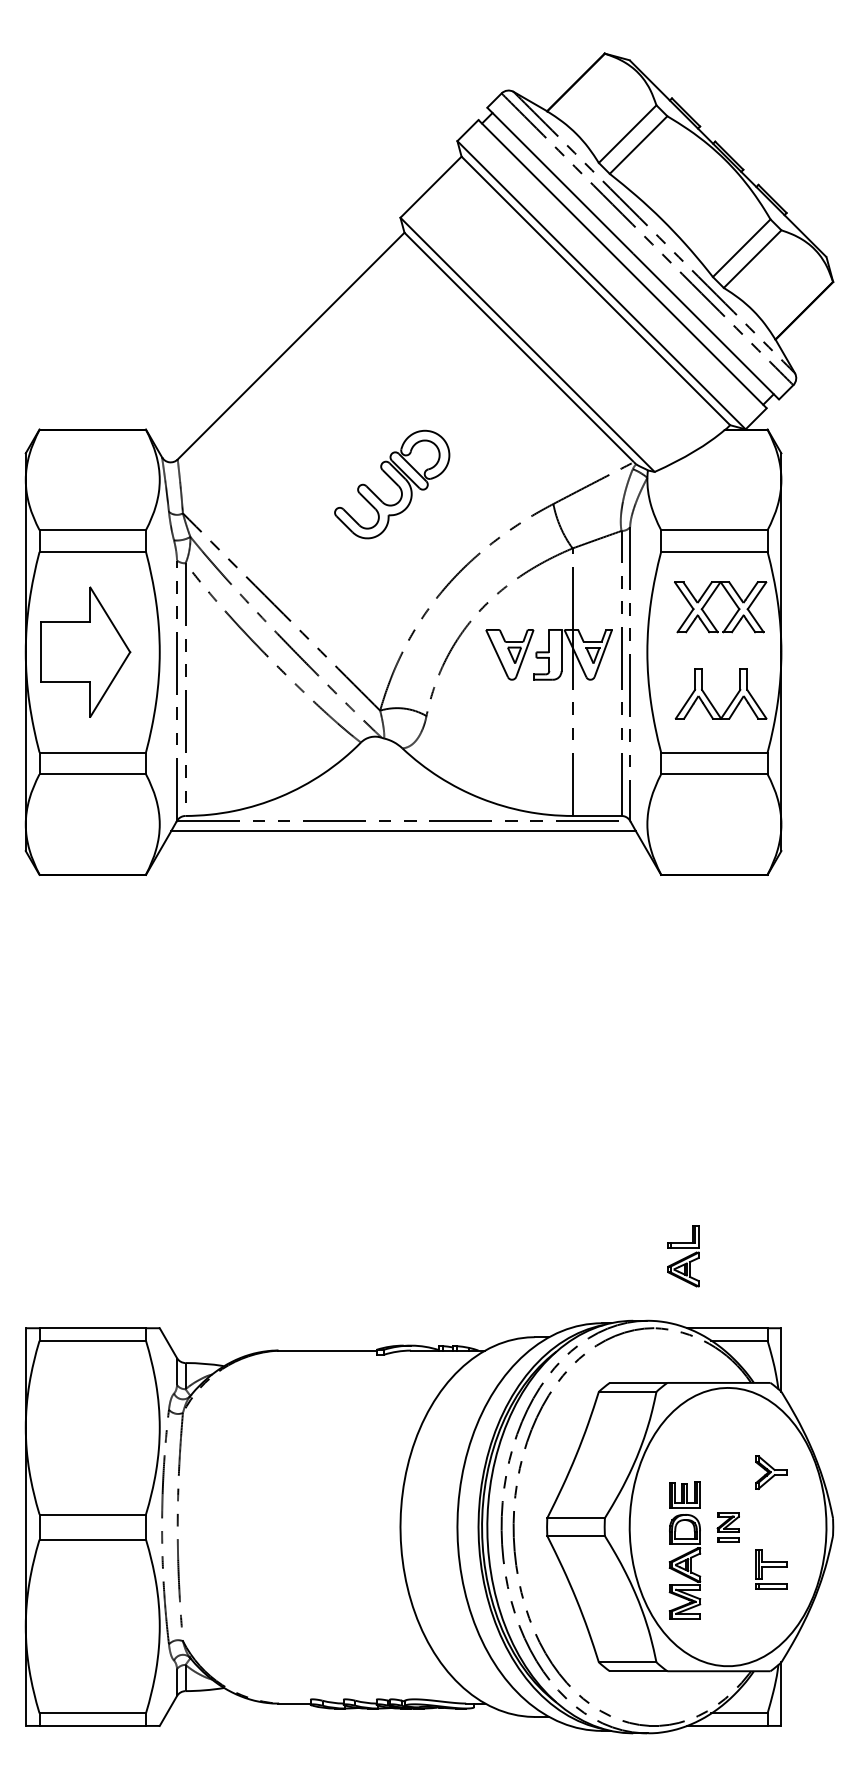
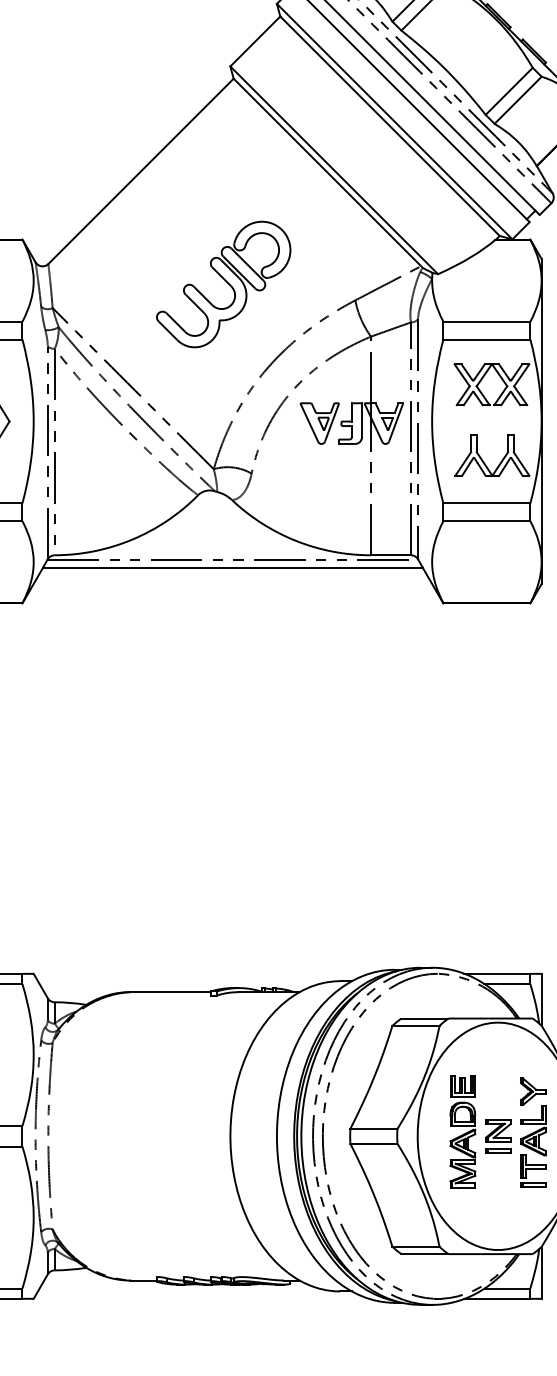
part: (391, 484) -> (223, 284), size x1.43
part: (683, 1256) -> (533, 1130), moved
part: (728, 1527) -> (498, 1136), size x1.43
part: (684, 1550) -> (462, 1131), moved

